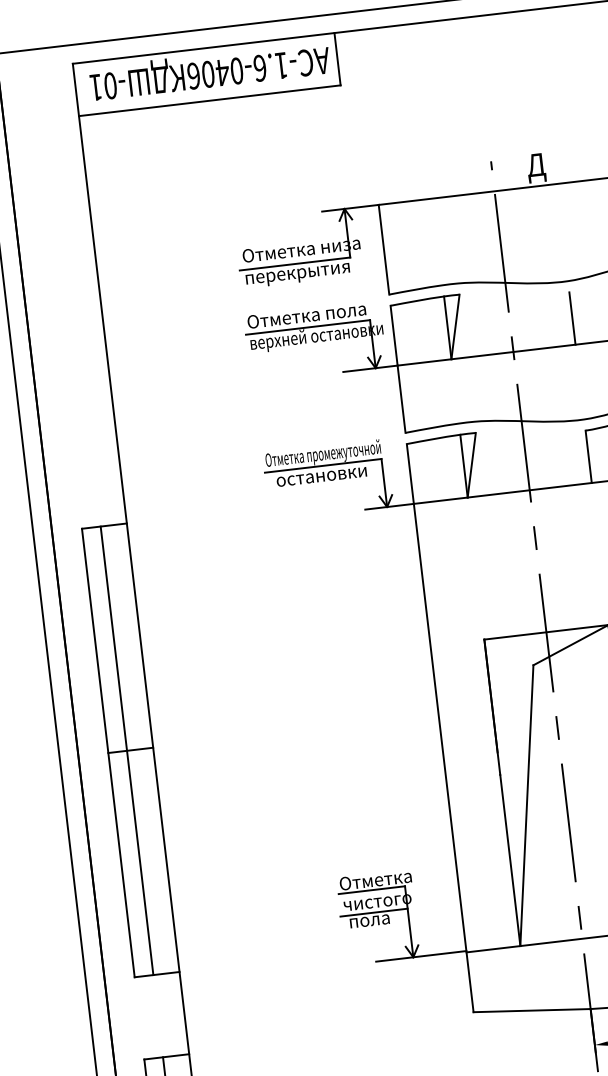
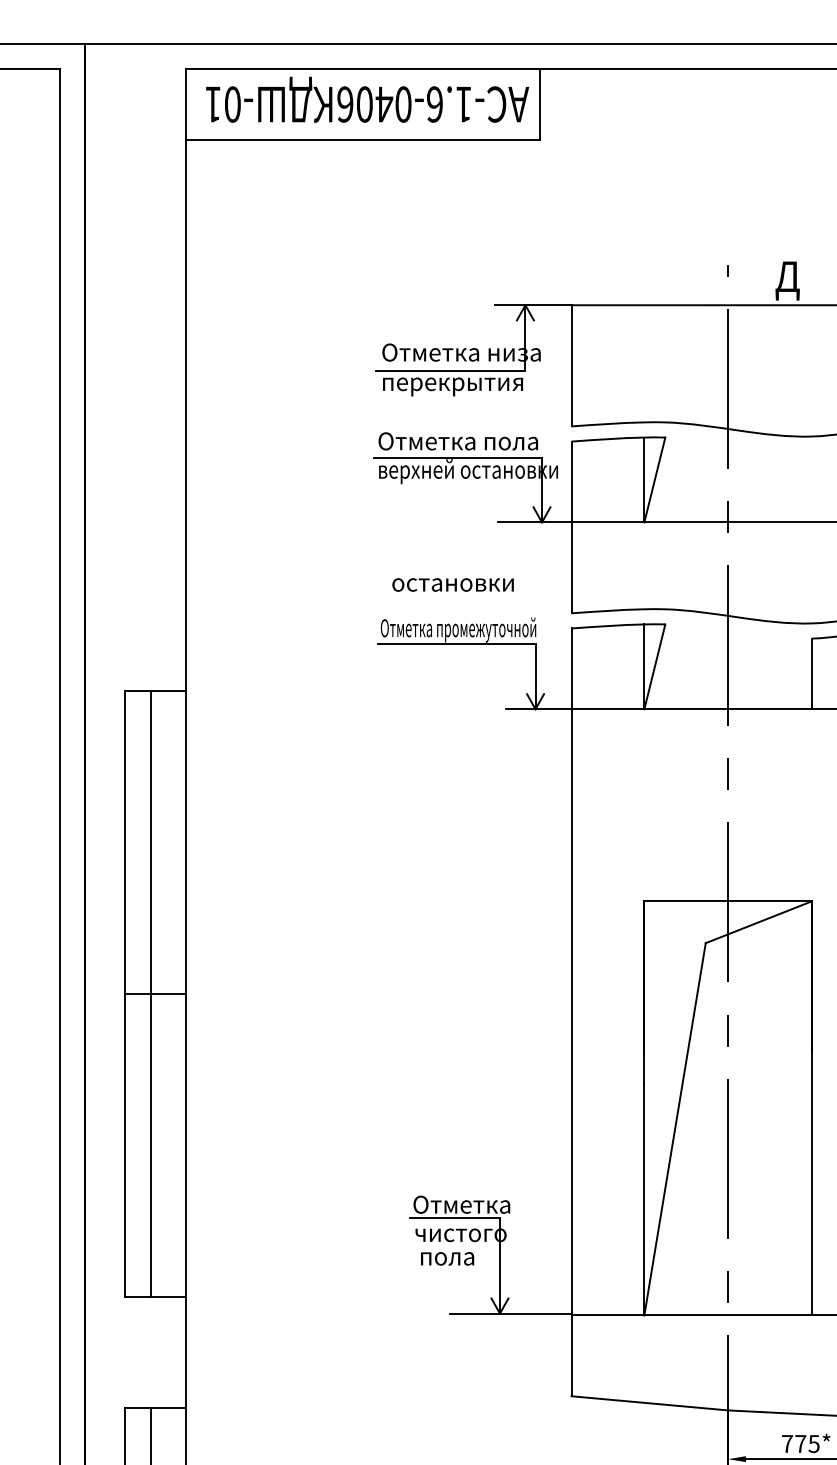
line: (572, 318) -> (812, 486), removed
text: (321, 476) -> (452, 584), moved
line: (374, 913) -> (454, 1248), removed

